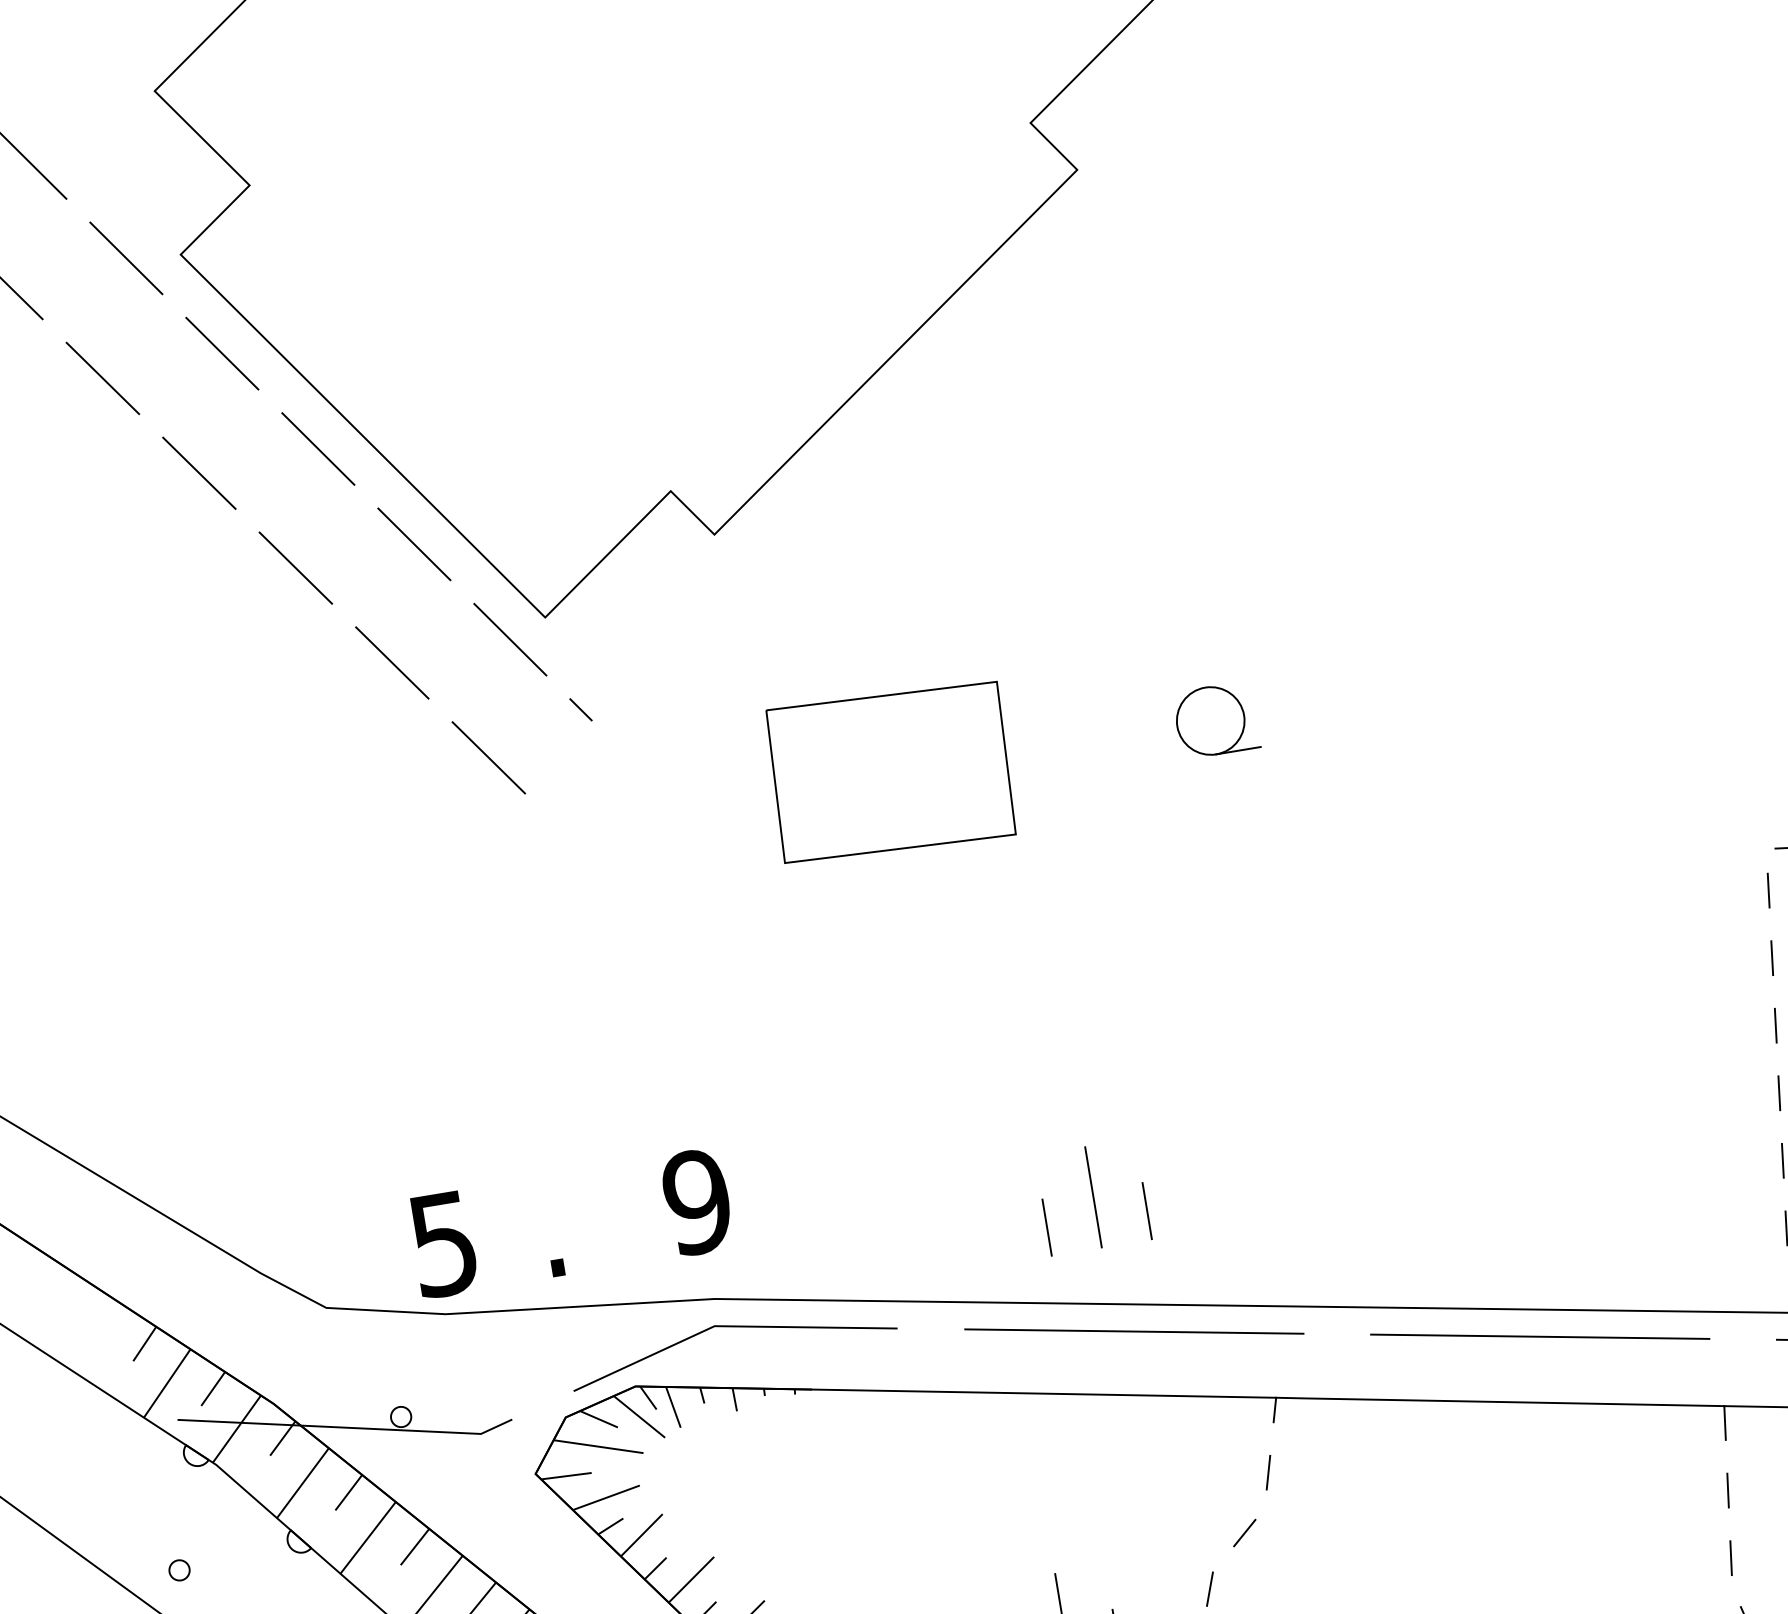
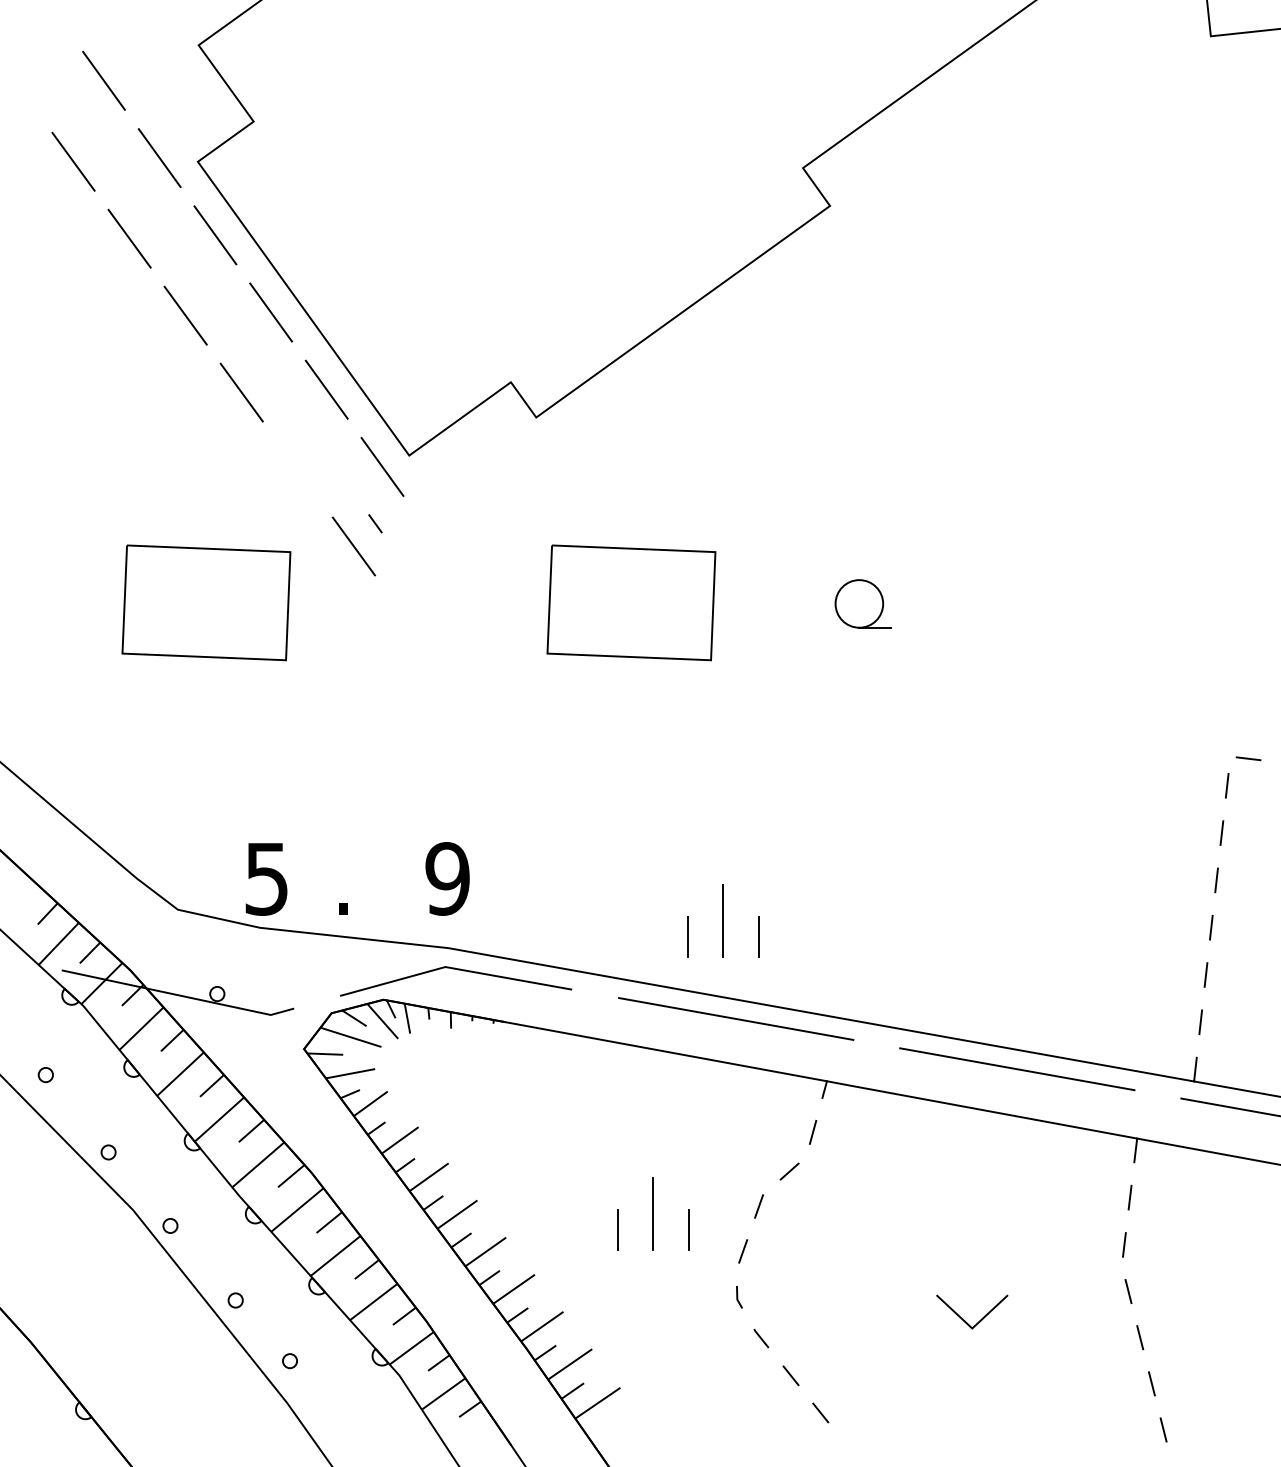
line: (391, 662) -> (297, 469), removed
line: (580, 709) -> (375, 523), moved
part: (295, 870) -> (206, 602), added

